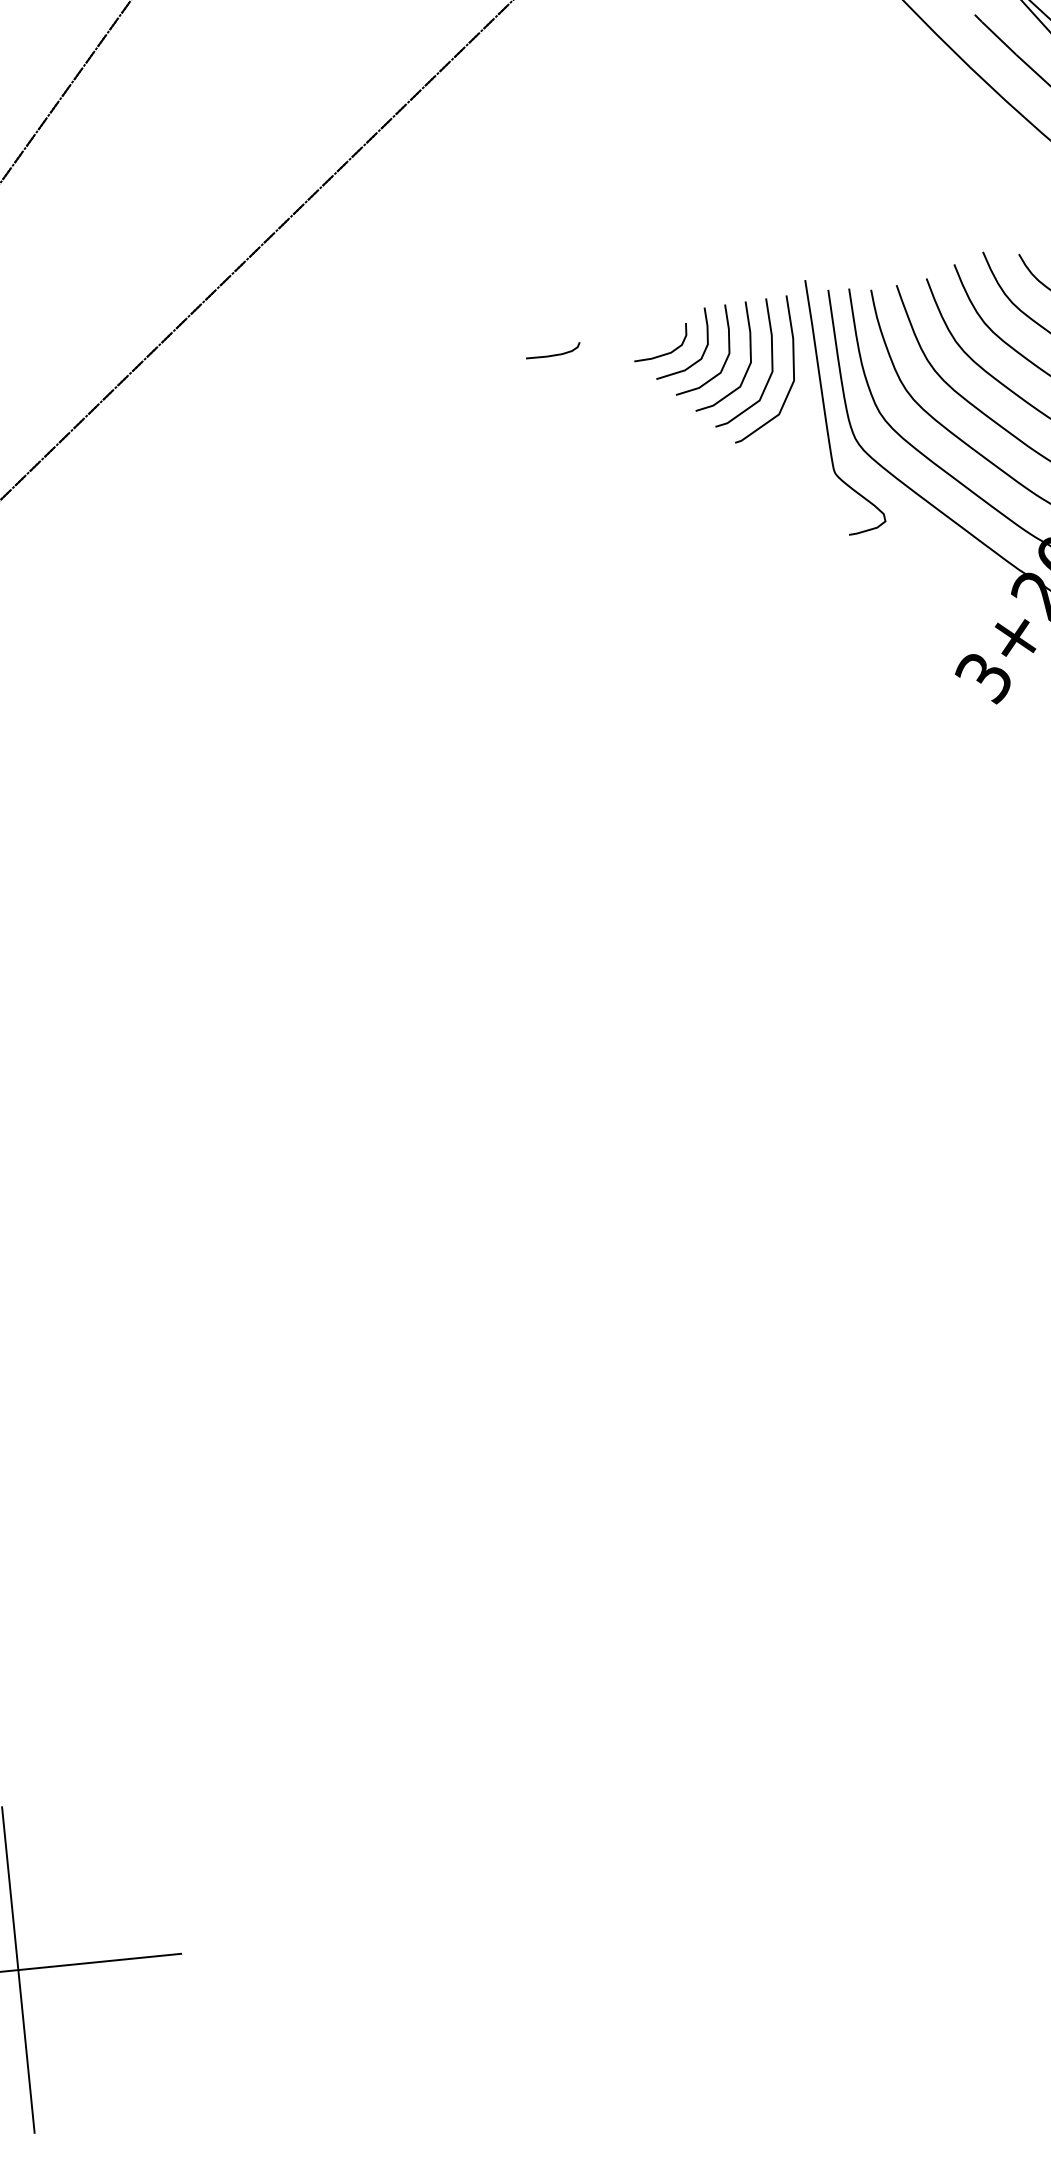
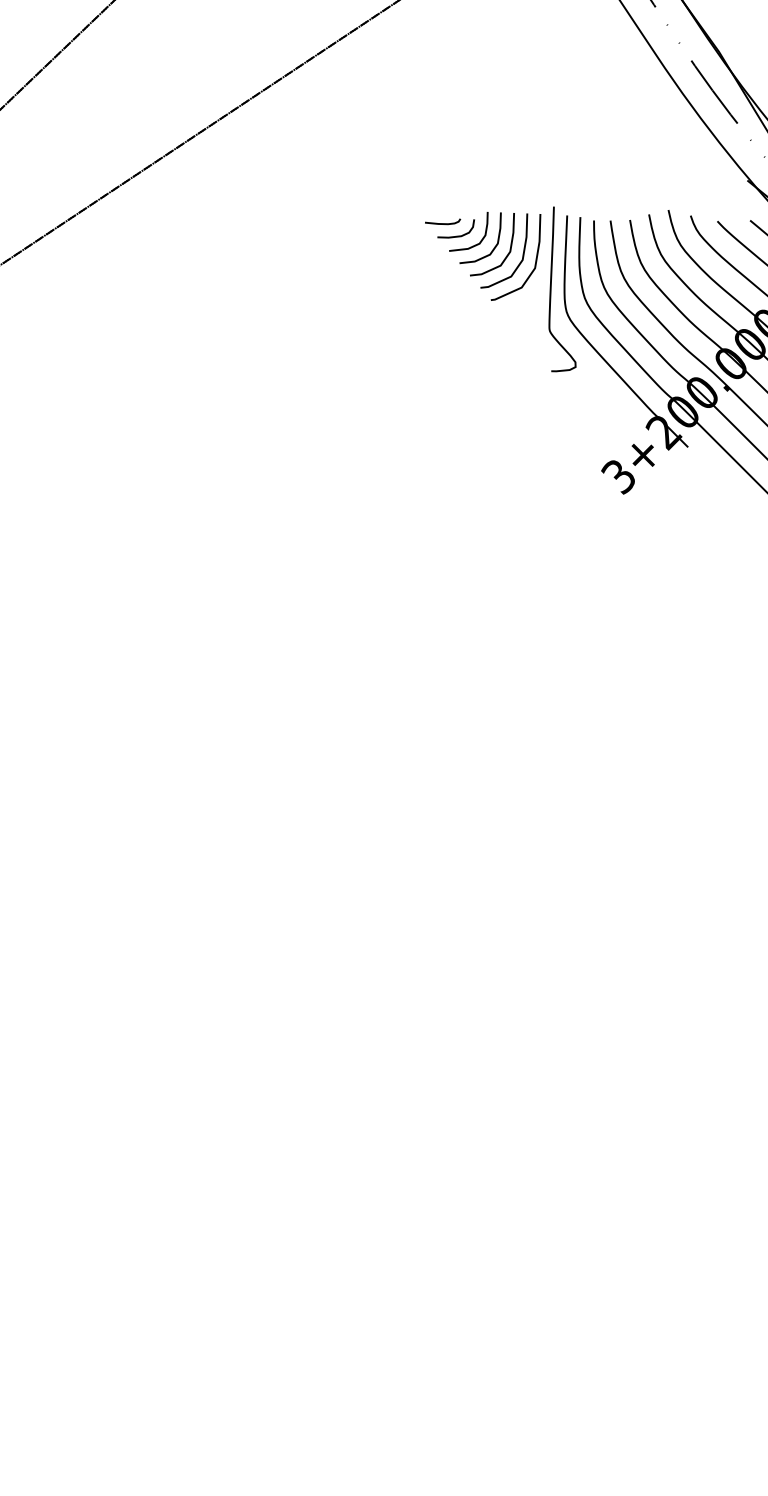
curve: (554, 354) -> (443, 223), moved

